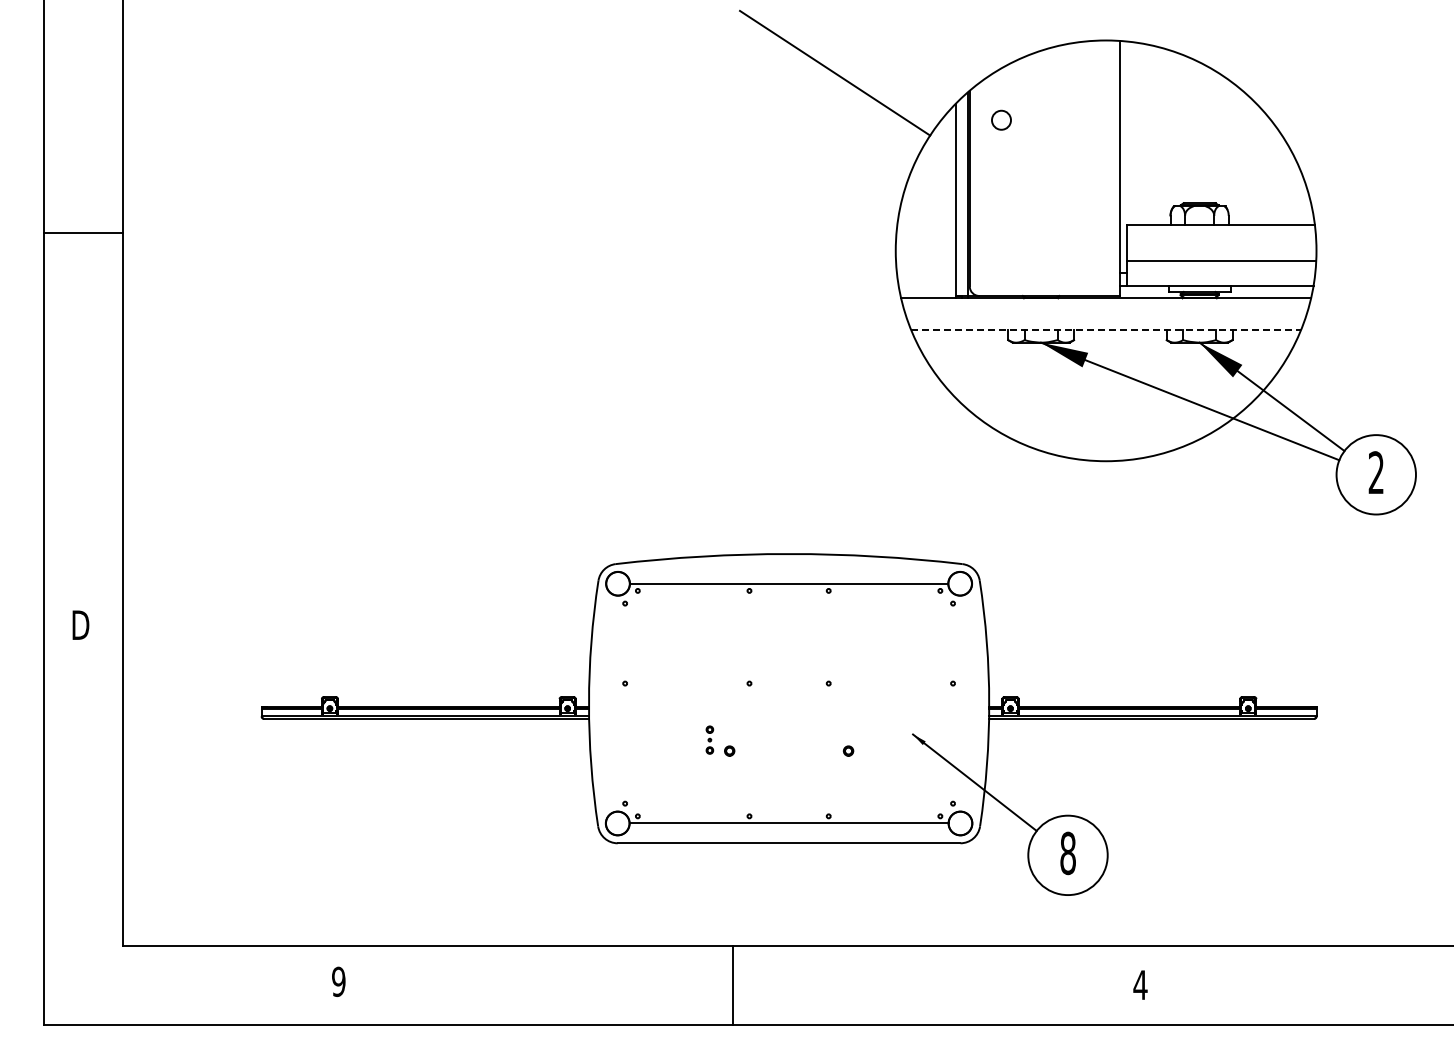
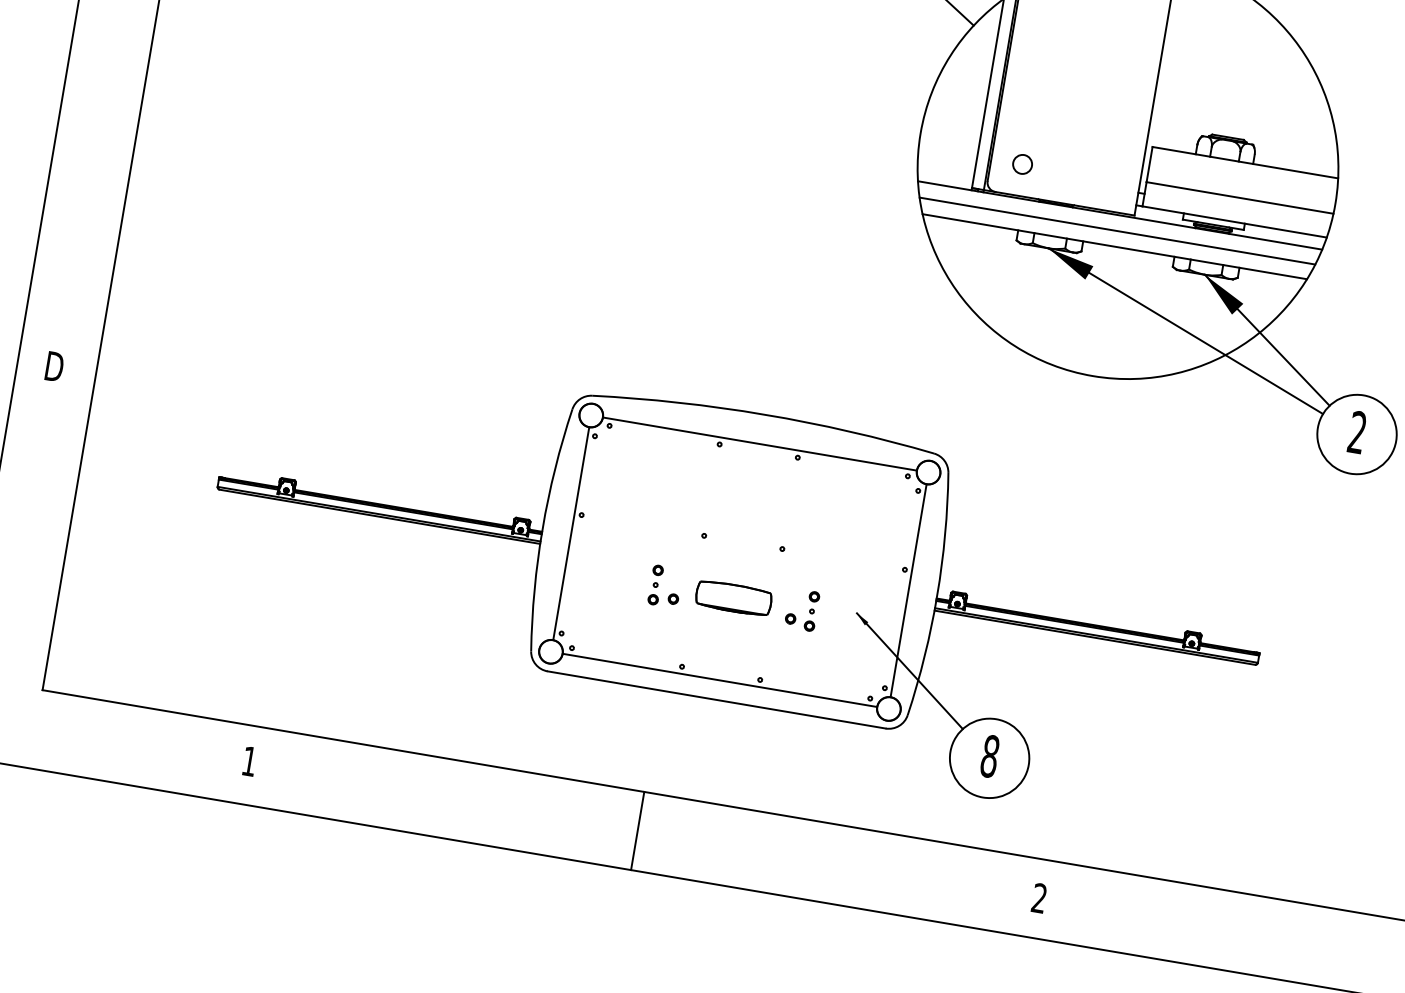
circle: (1001, 119) -> (1022, 163), moved
line: (1105, 314) -> (1116, 231), added
line: (1106, 330) -> (1115, 247), dashed -> solid
line: (618, 703) -> (571, 533), added
line: (960, 703) -> (908, 590), added
part: (709, 739) -> (655, 584), size x1.43
part: (867, 739) -> (811, 610), added
part: (788, 740) -> (733, 598), added
text: (338, 981) -> (249, 761), 9 -> 1
text: (1140, 984) -> (1039, 897), 4 -> 2

